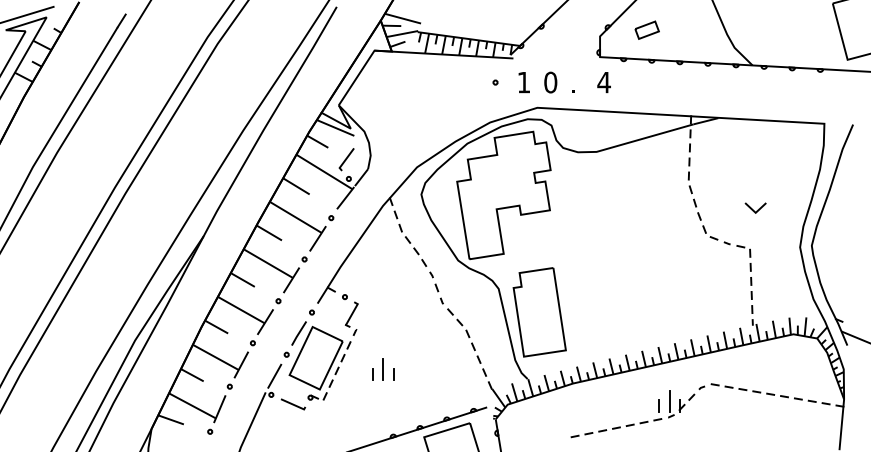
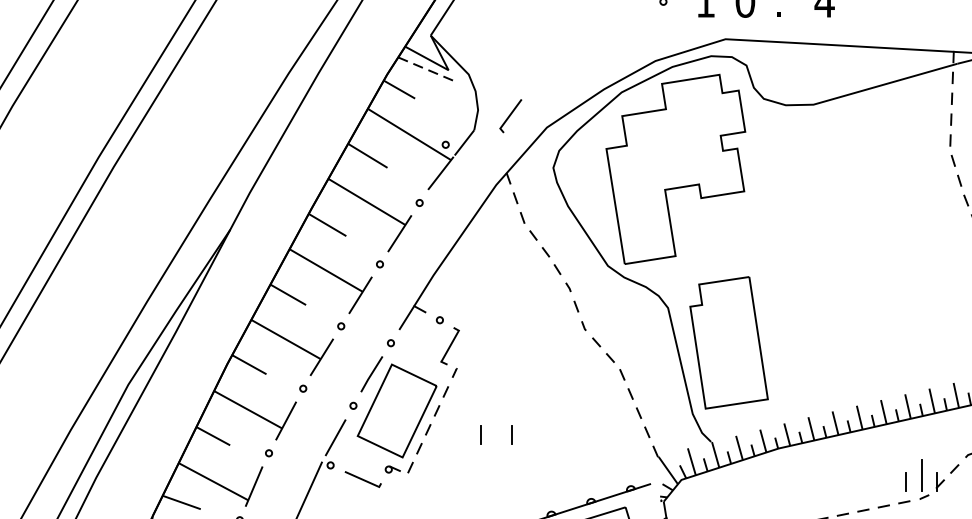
line: (336, 128) -> (427, 69), solid -> dashed
line: (346, 159) -> (510, 115), moved
line: (382, 369) -> (495, 427), removed

